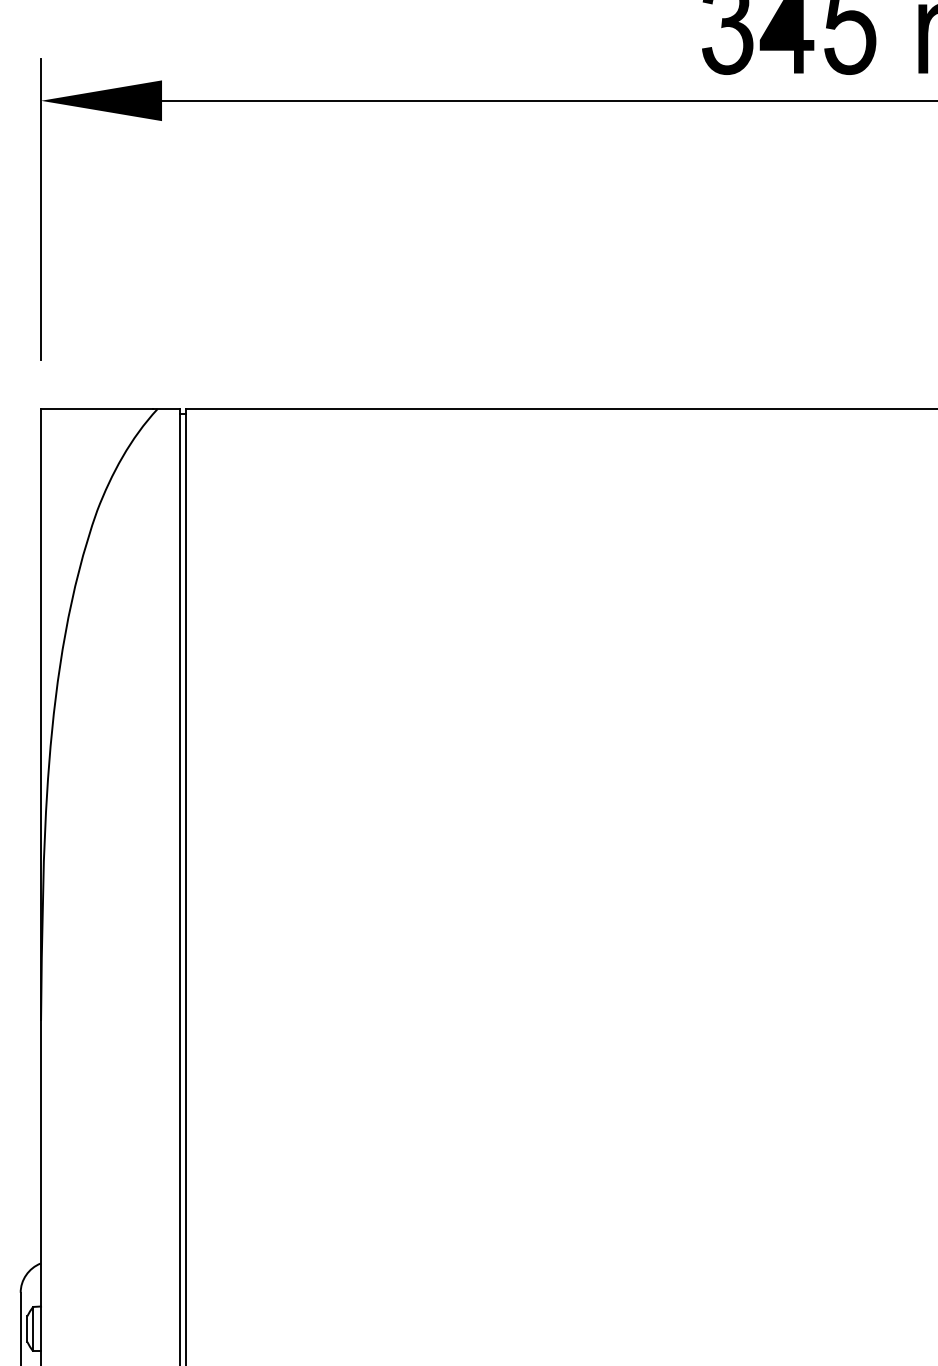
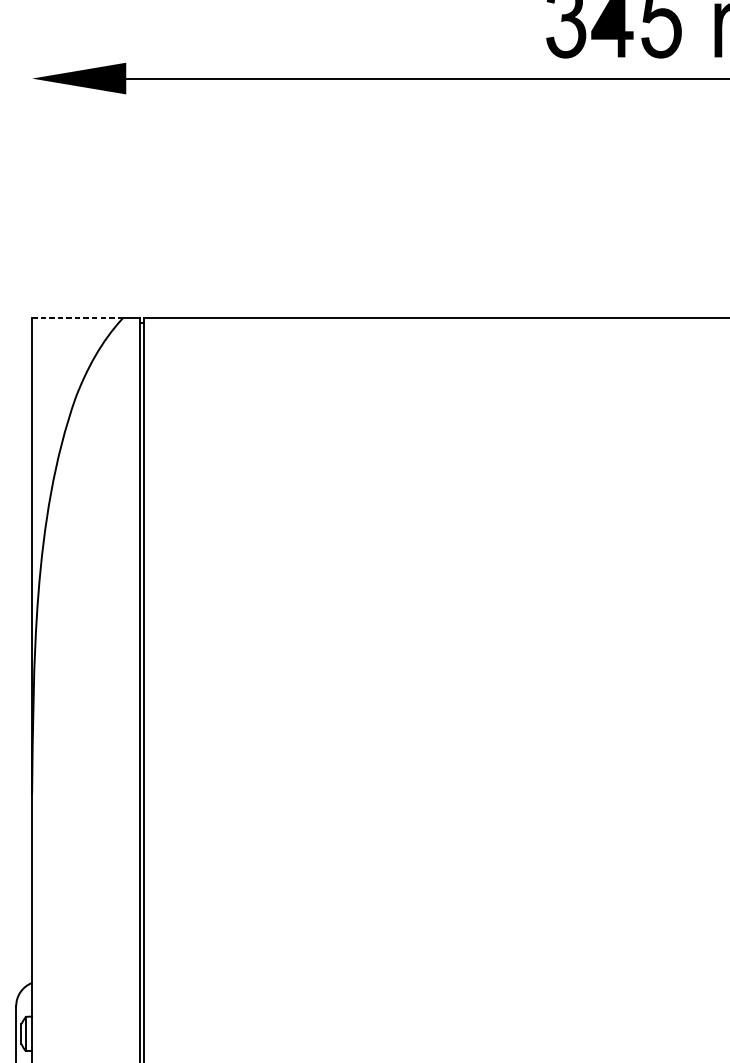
line: (41, 208) -> (32, 162), removed
line: (96, 409) -> (75, 318), solid -> dashed

